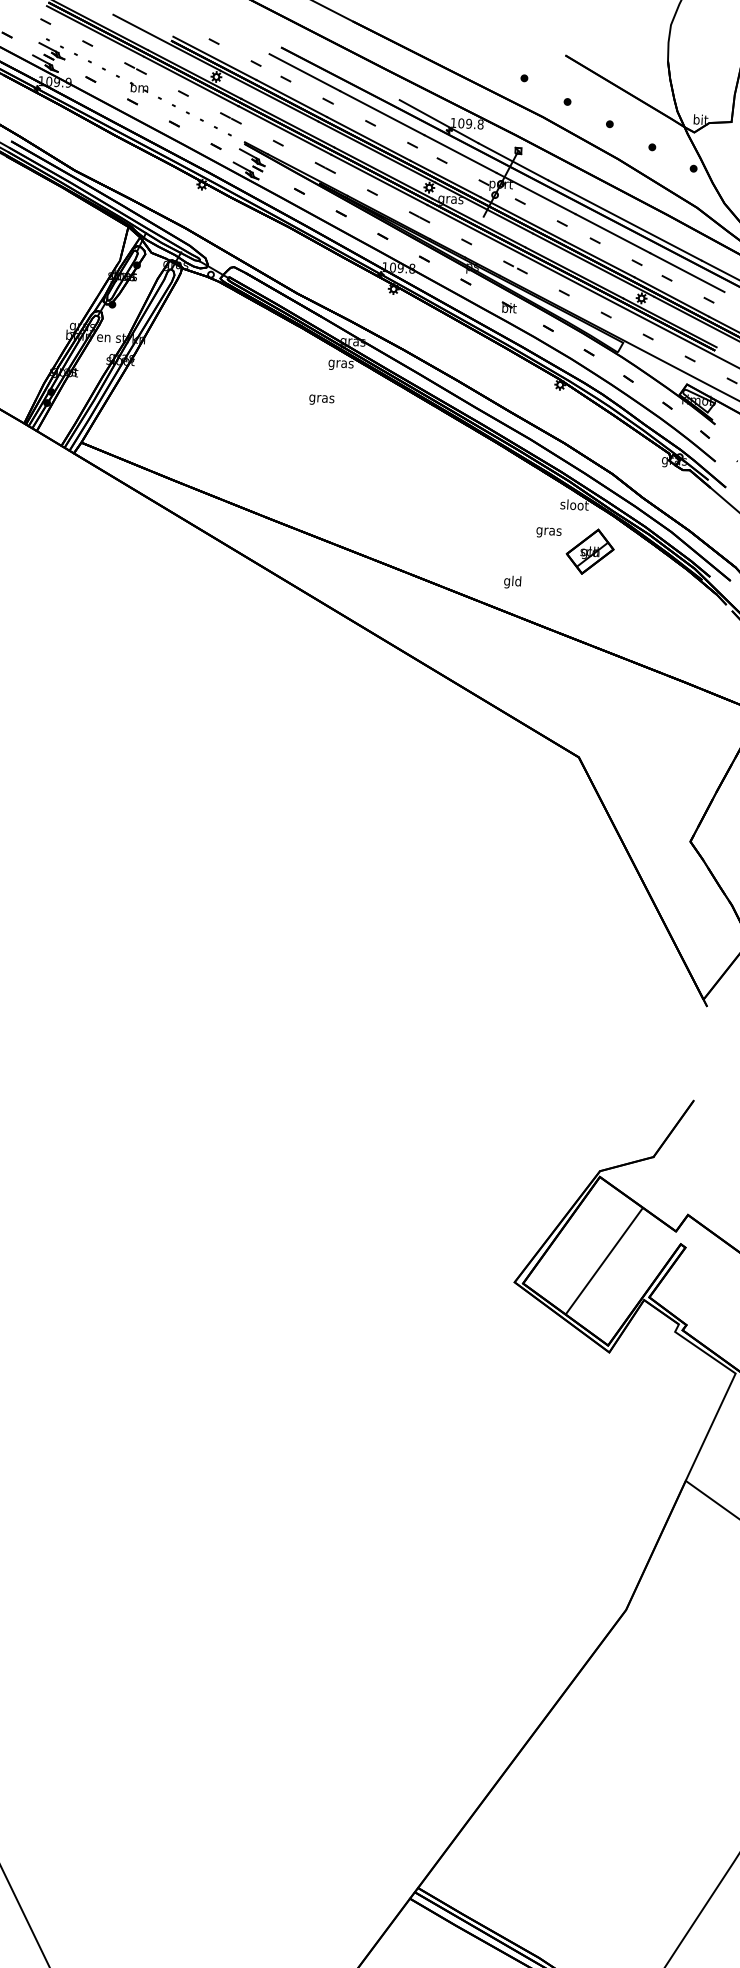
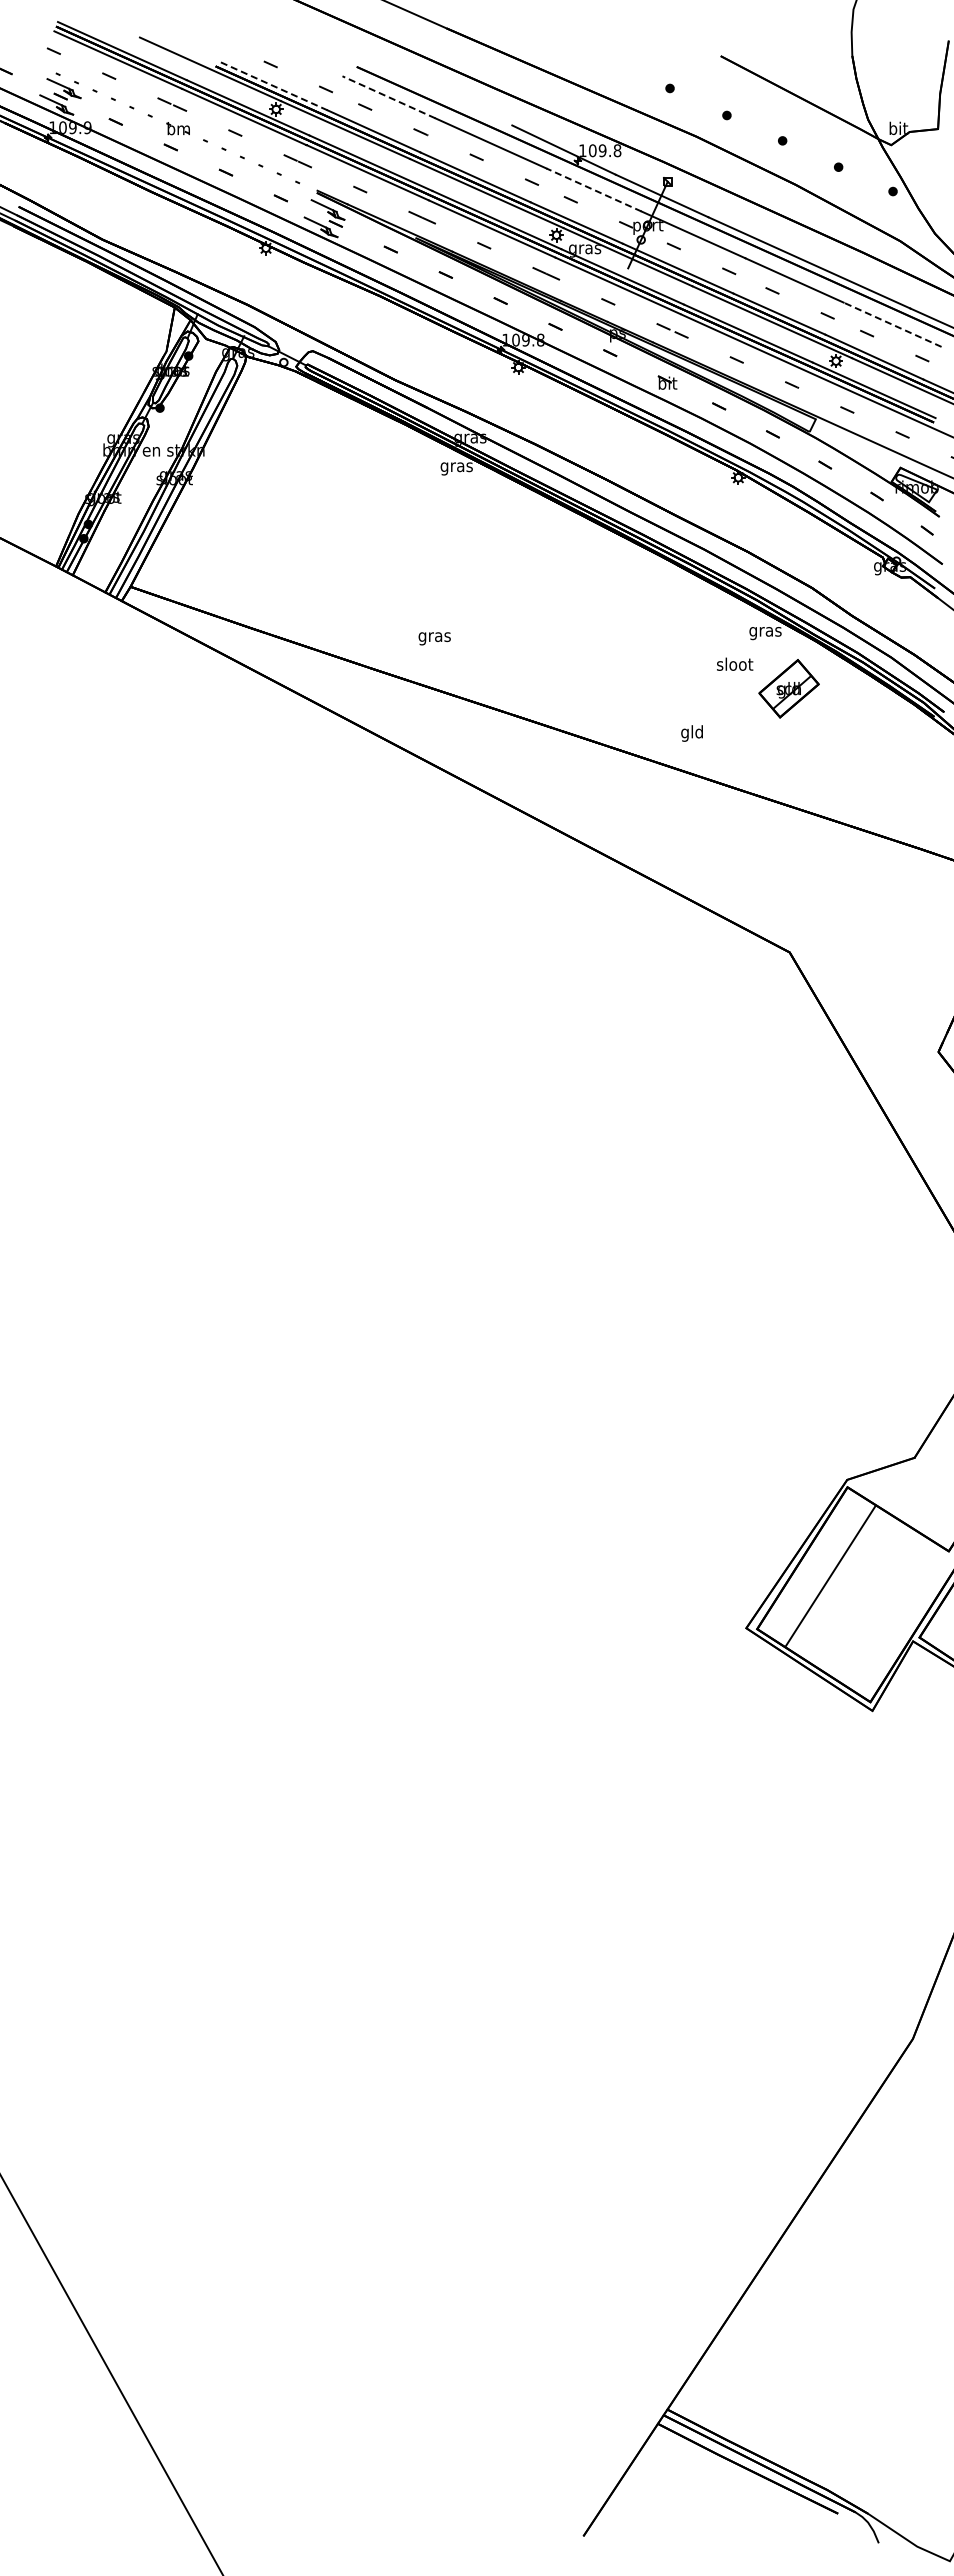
line: (214, 58) -> (272, 85), solid -> dashed
line: (304, 72) -> (388, 97), solid -> dashed
line: (460, 153) -> (593, 189), solid -> dashed
line: (687, 272) -> (892, 324), solid -> dashed
text: (321, 399) -> (434, 638), moved
text: (574, 506) -> (765, 631), sloot -> gras
text: (549, 531) -> (735, 665), gras -> sloot
line: (604, 1261) -> (830, 1576), moved

